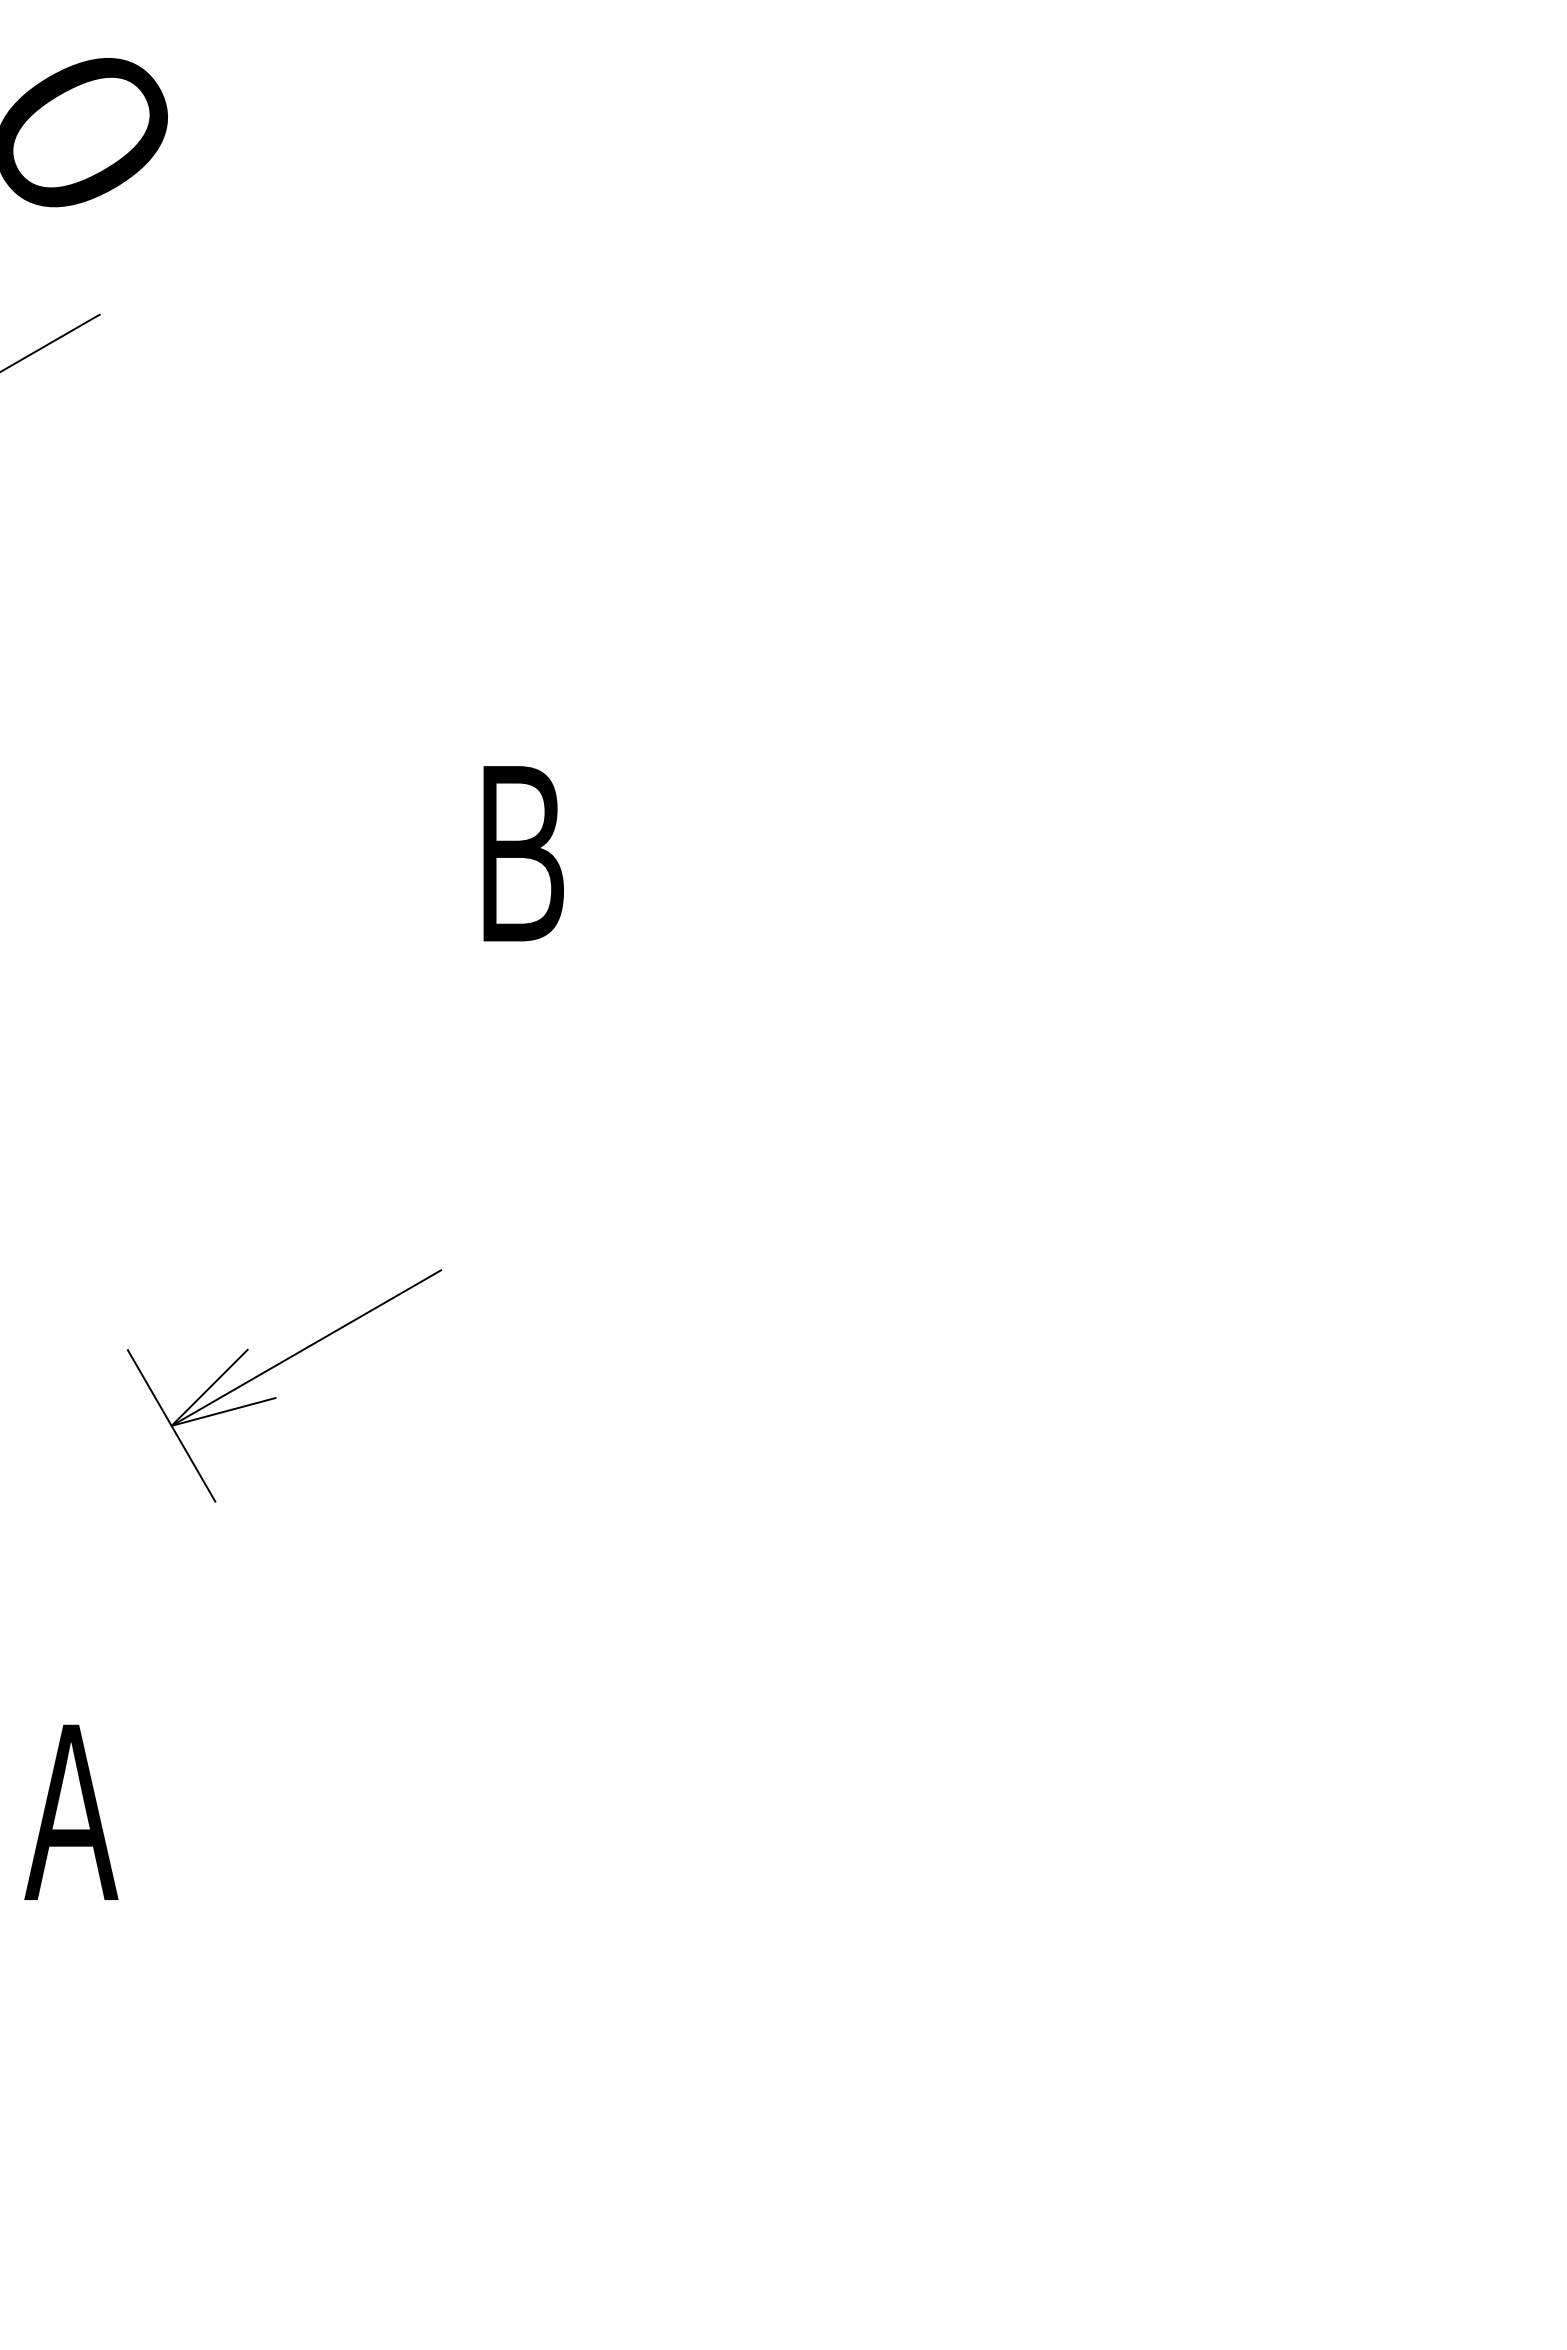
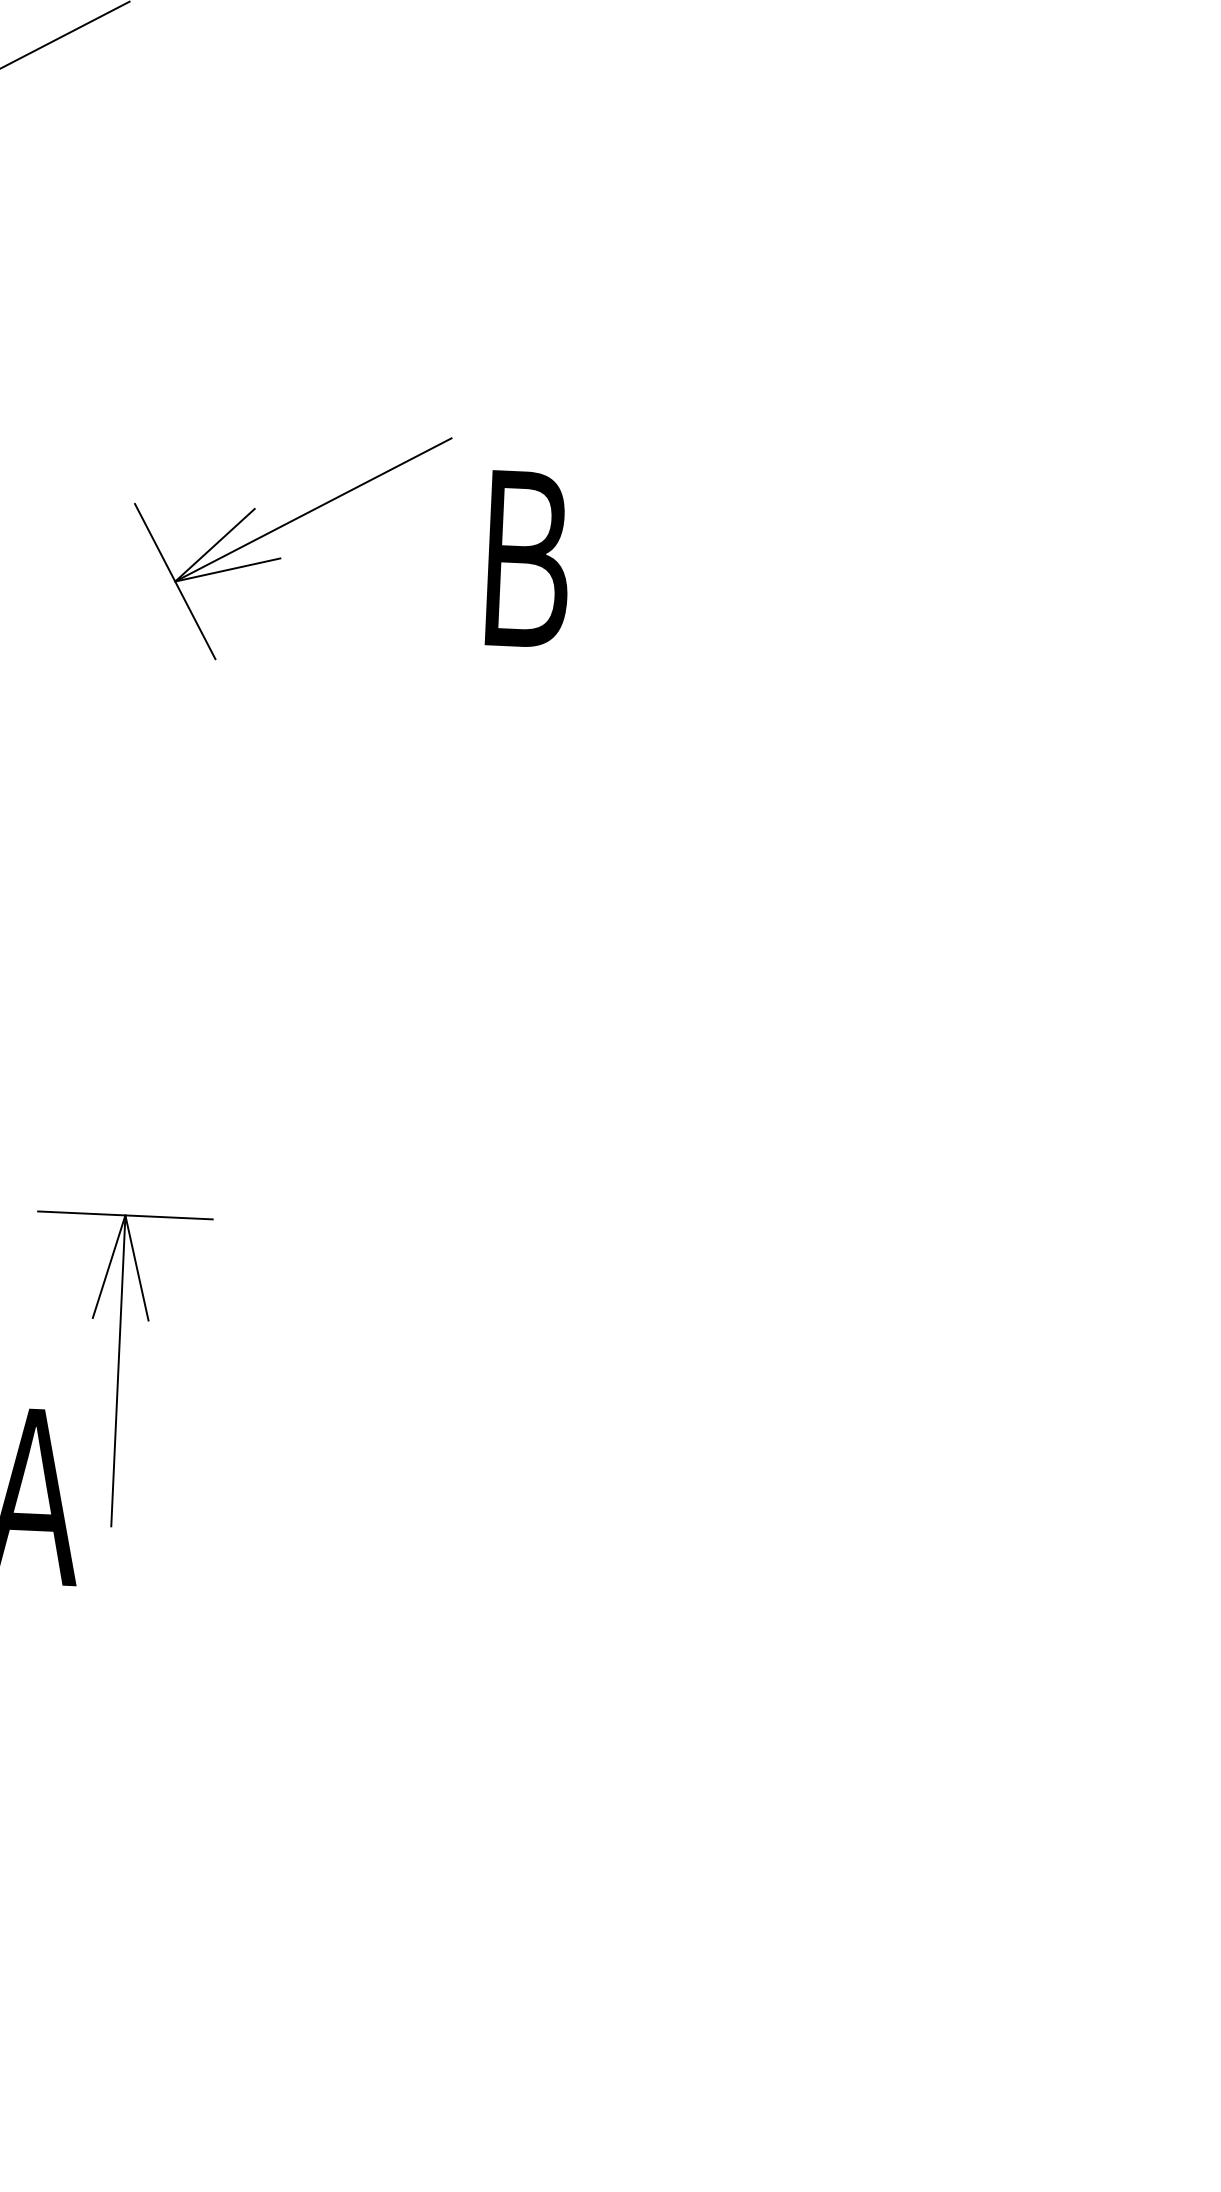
part: (276, 1397) -> (281, 557), moved
part: (150, 1682) -> (118, 1370), added

